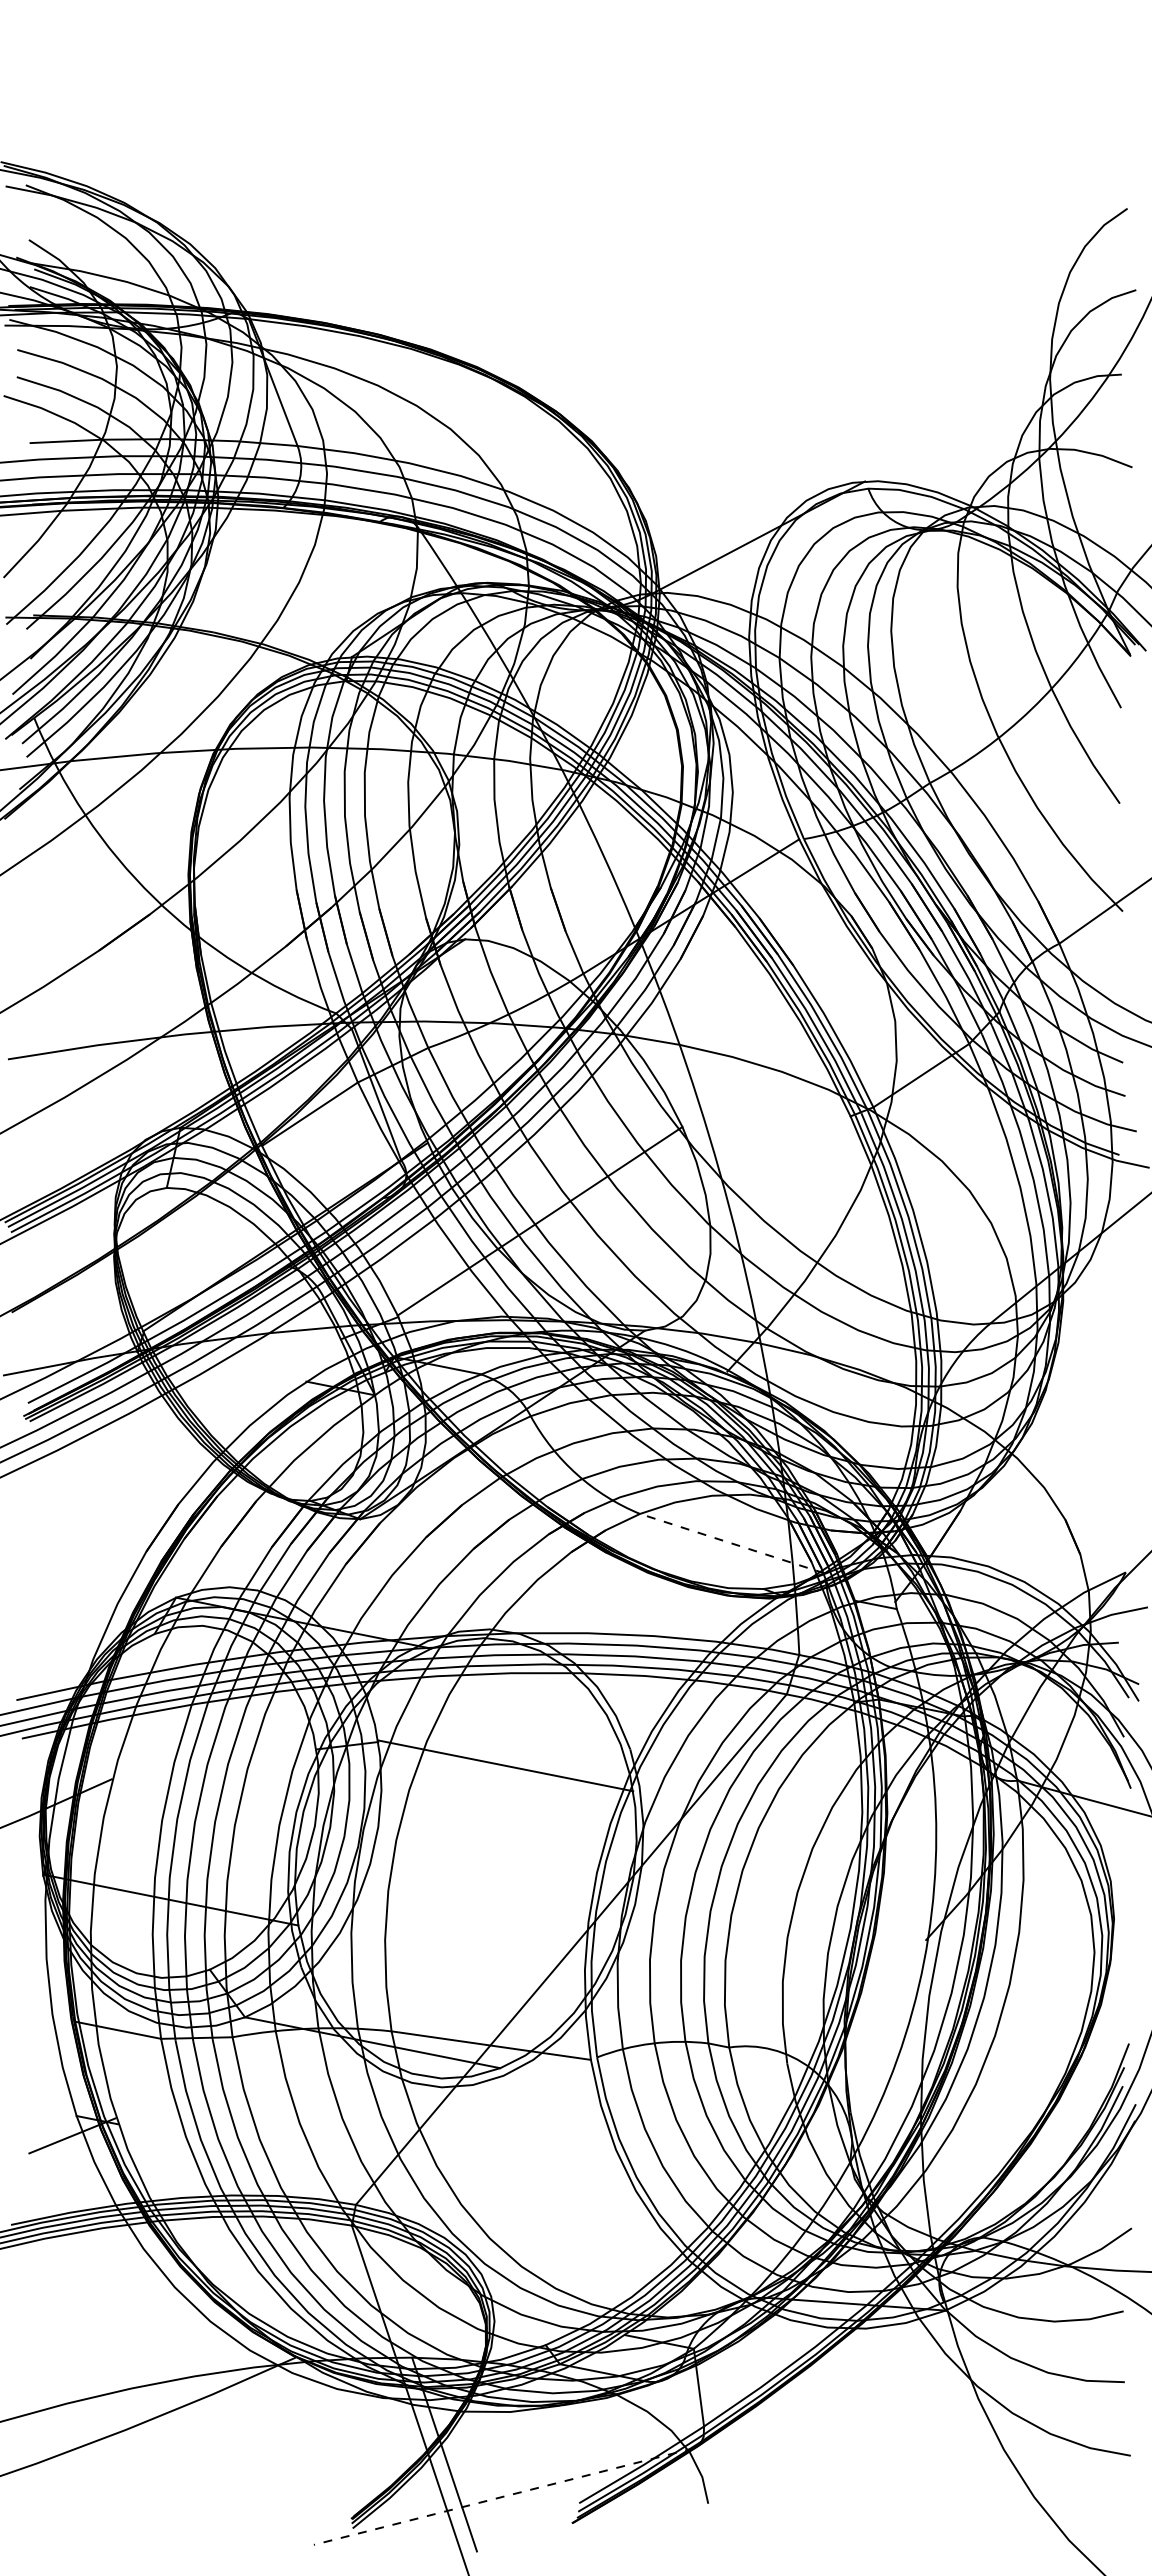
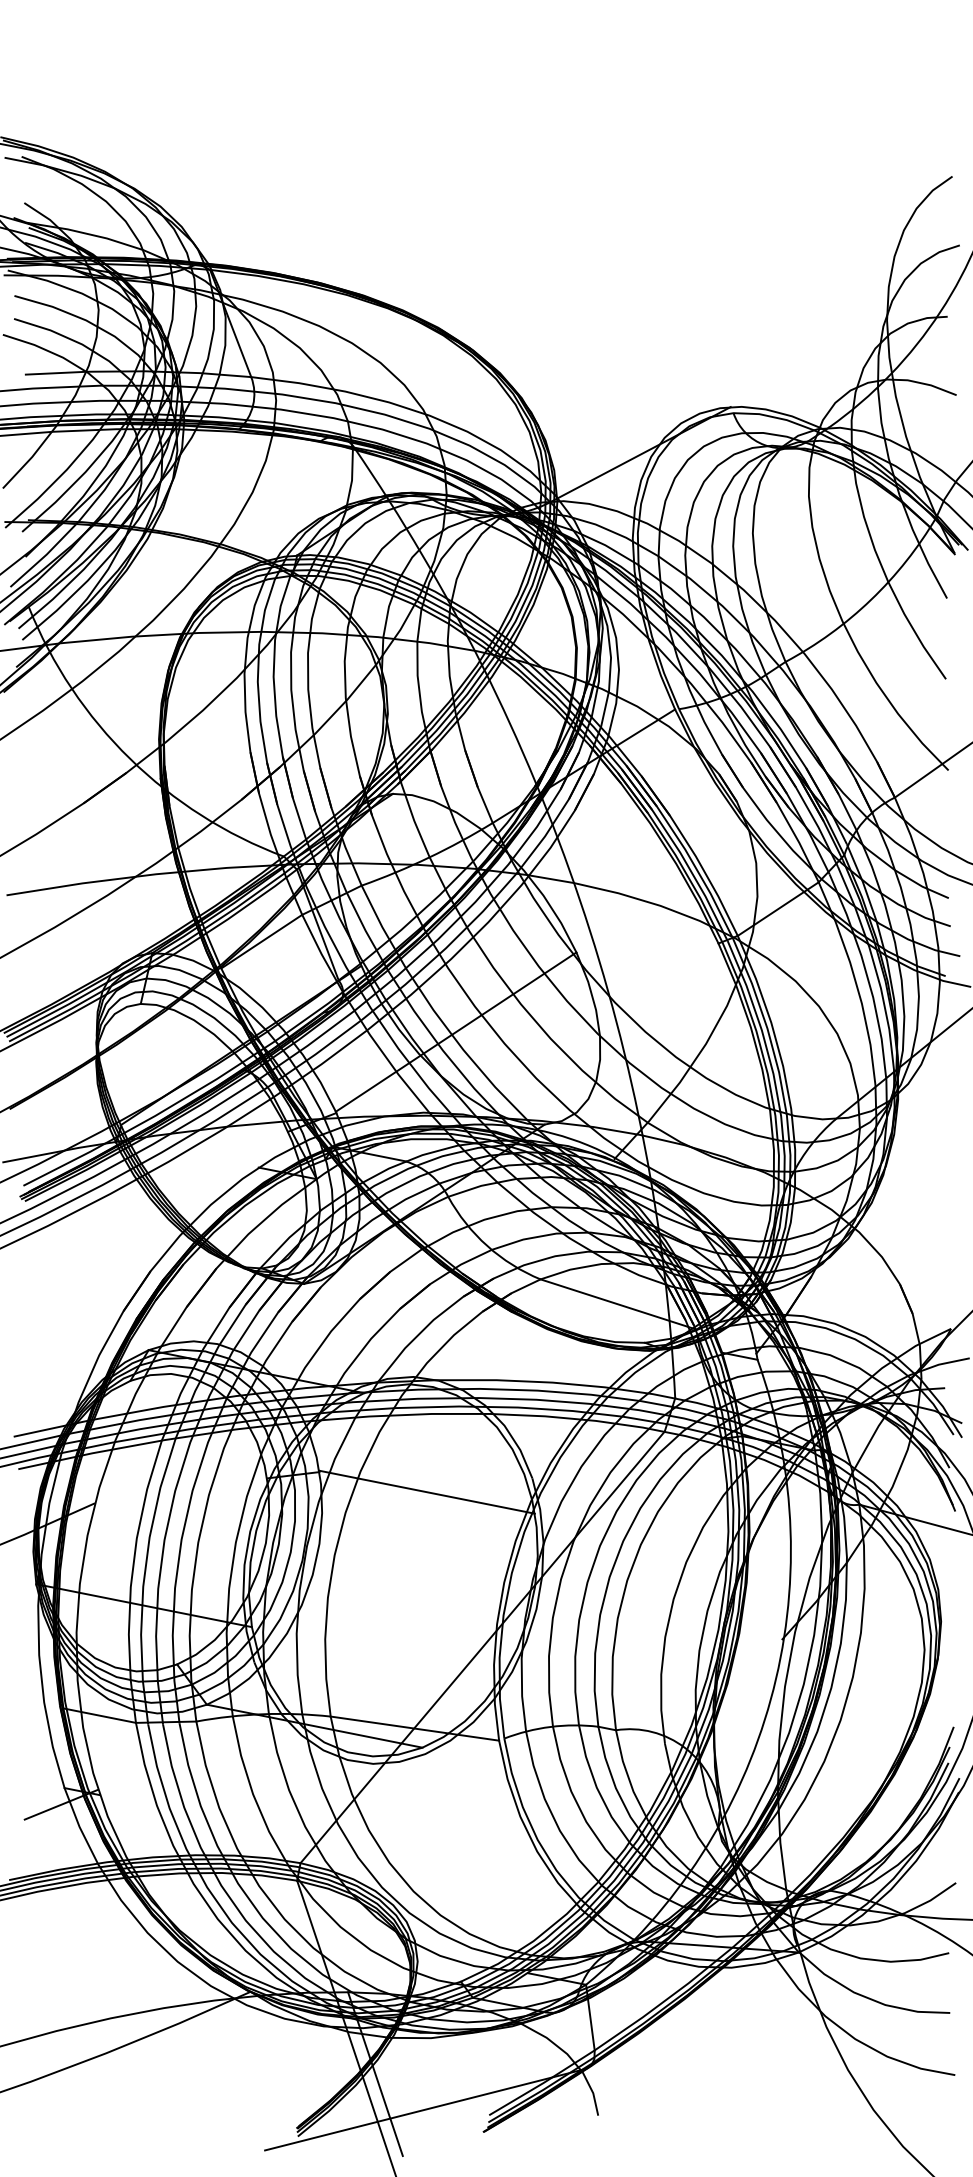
line: (732, 1543) -> (618, 1304), dashed -> solid
line: (503, 2496) -> (425, 2109), dashed -> solid

